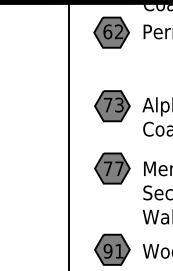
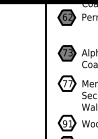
fill: (111, 168) -> (66, 83), removed
fill: (111, 248) -> (66, 122), removed

